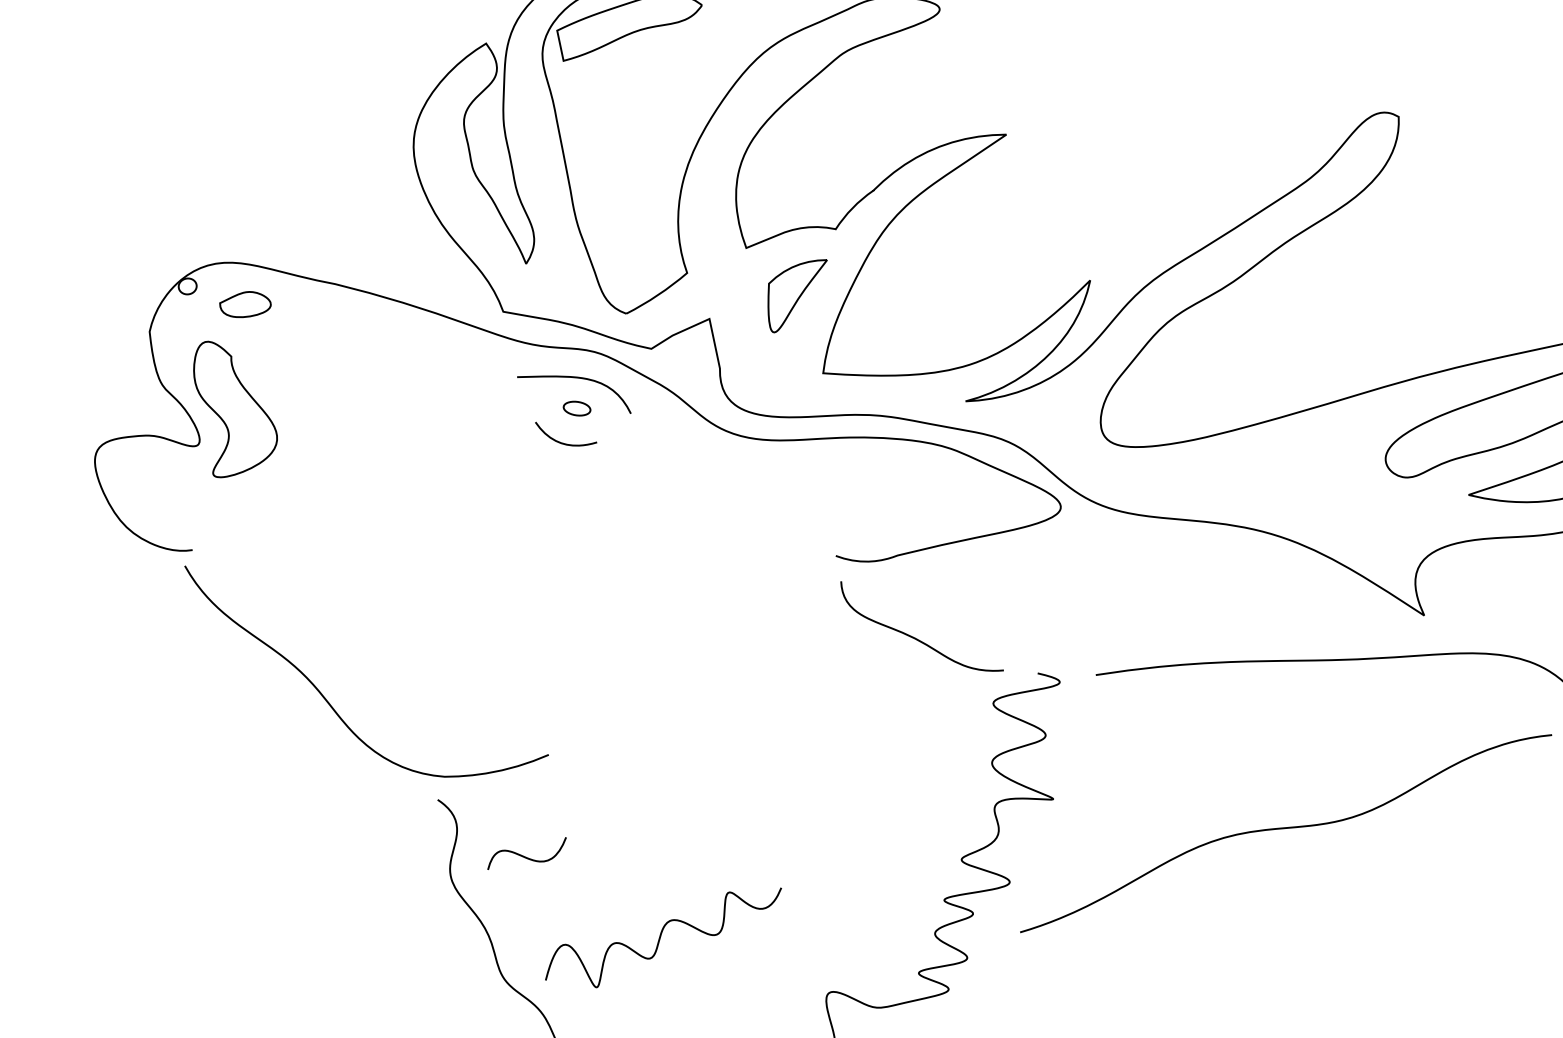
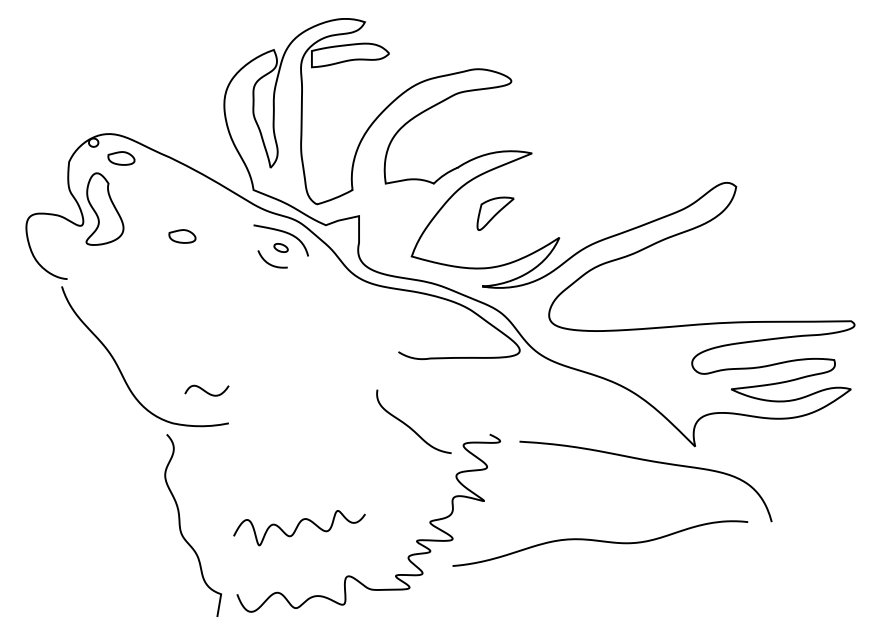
part: (798, 295) -> (495, 213), moved
part: (389, 425) -> (182, 236), added
curve: (916, 636) -> (410, 426), moved
curve: (524, 855) -> (205, 390), moved
curve: (660, 941) -> (297, 528), moved

